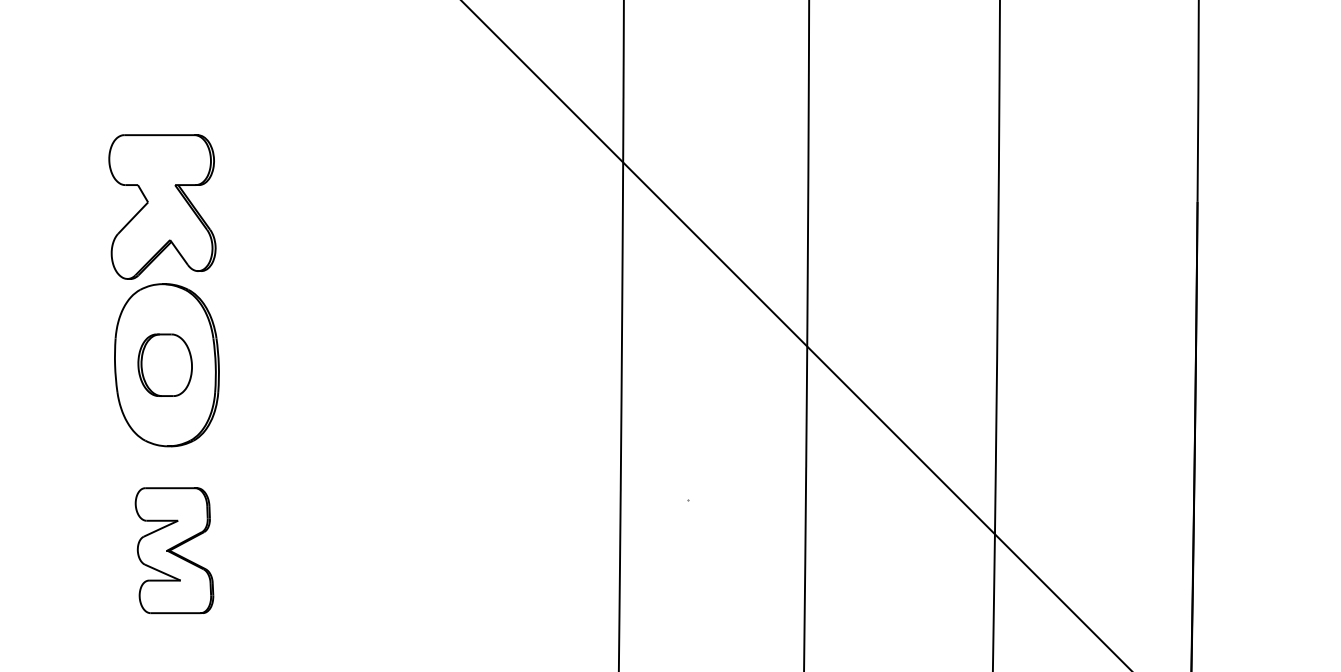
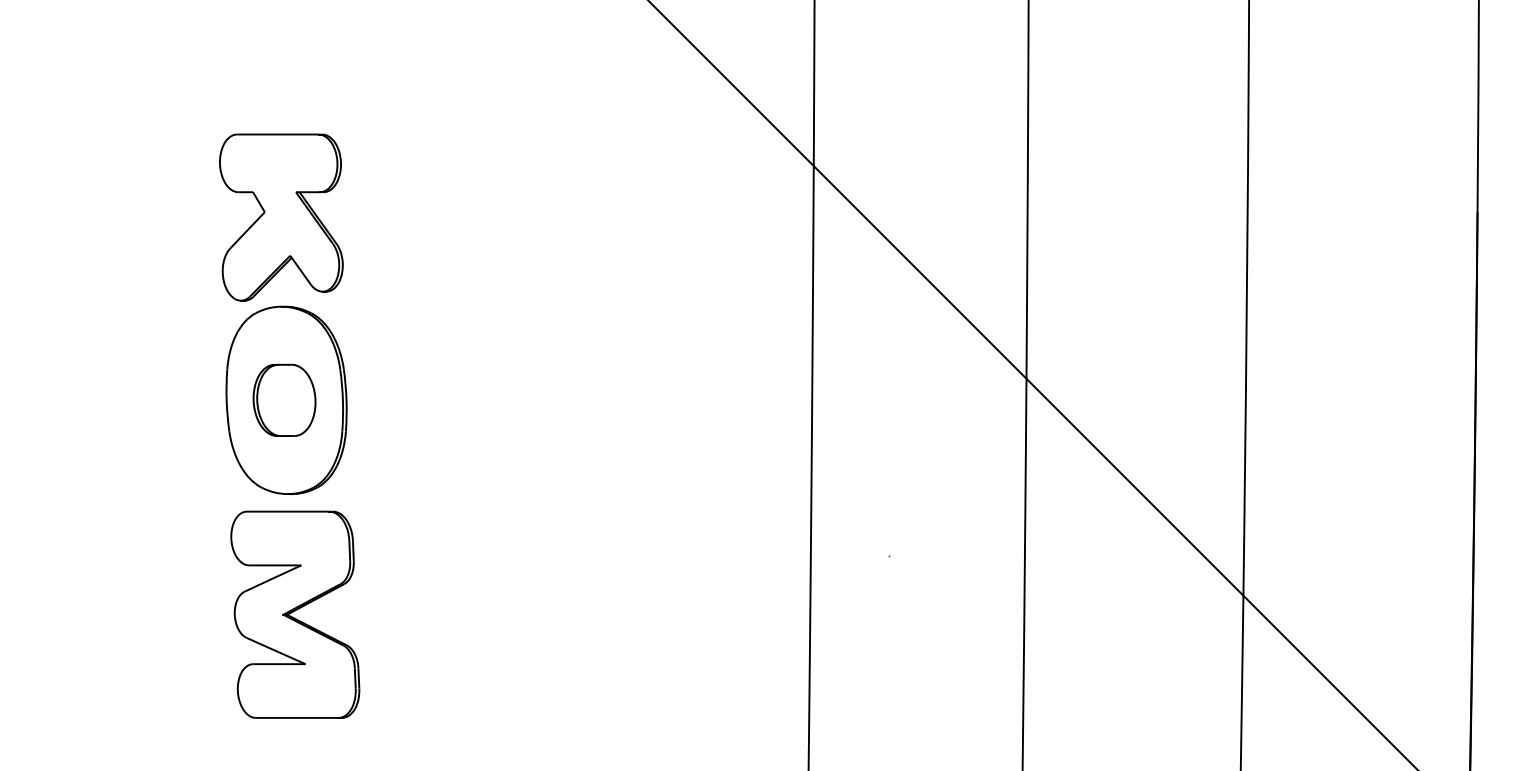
part: (174, 550) -> (295, 614), size x1.43

